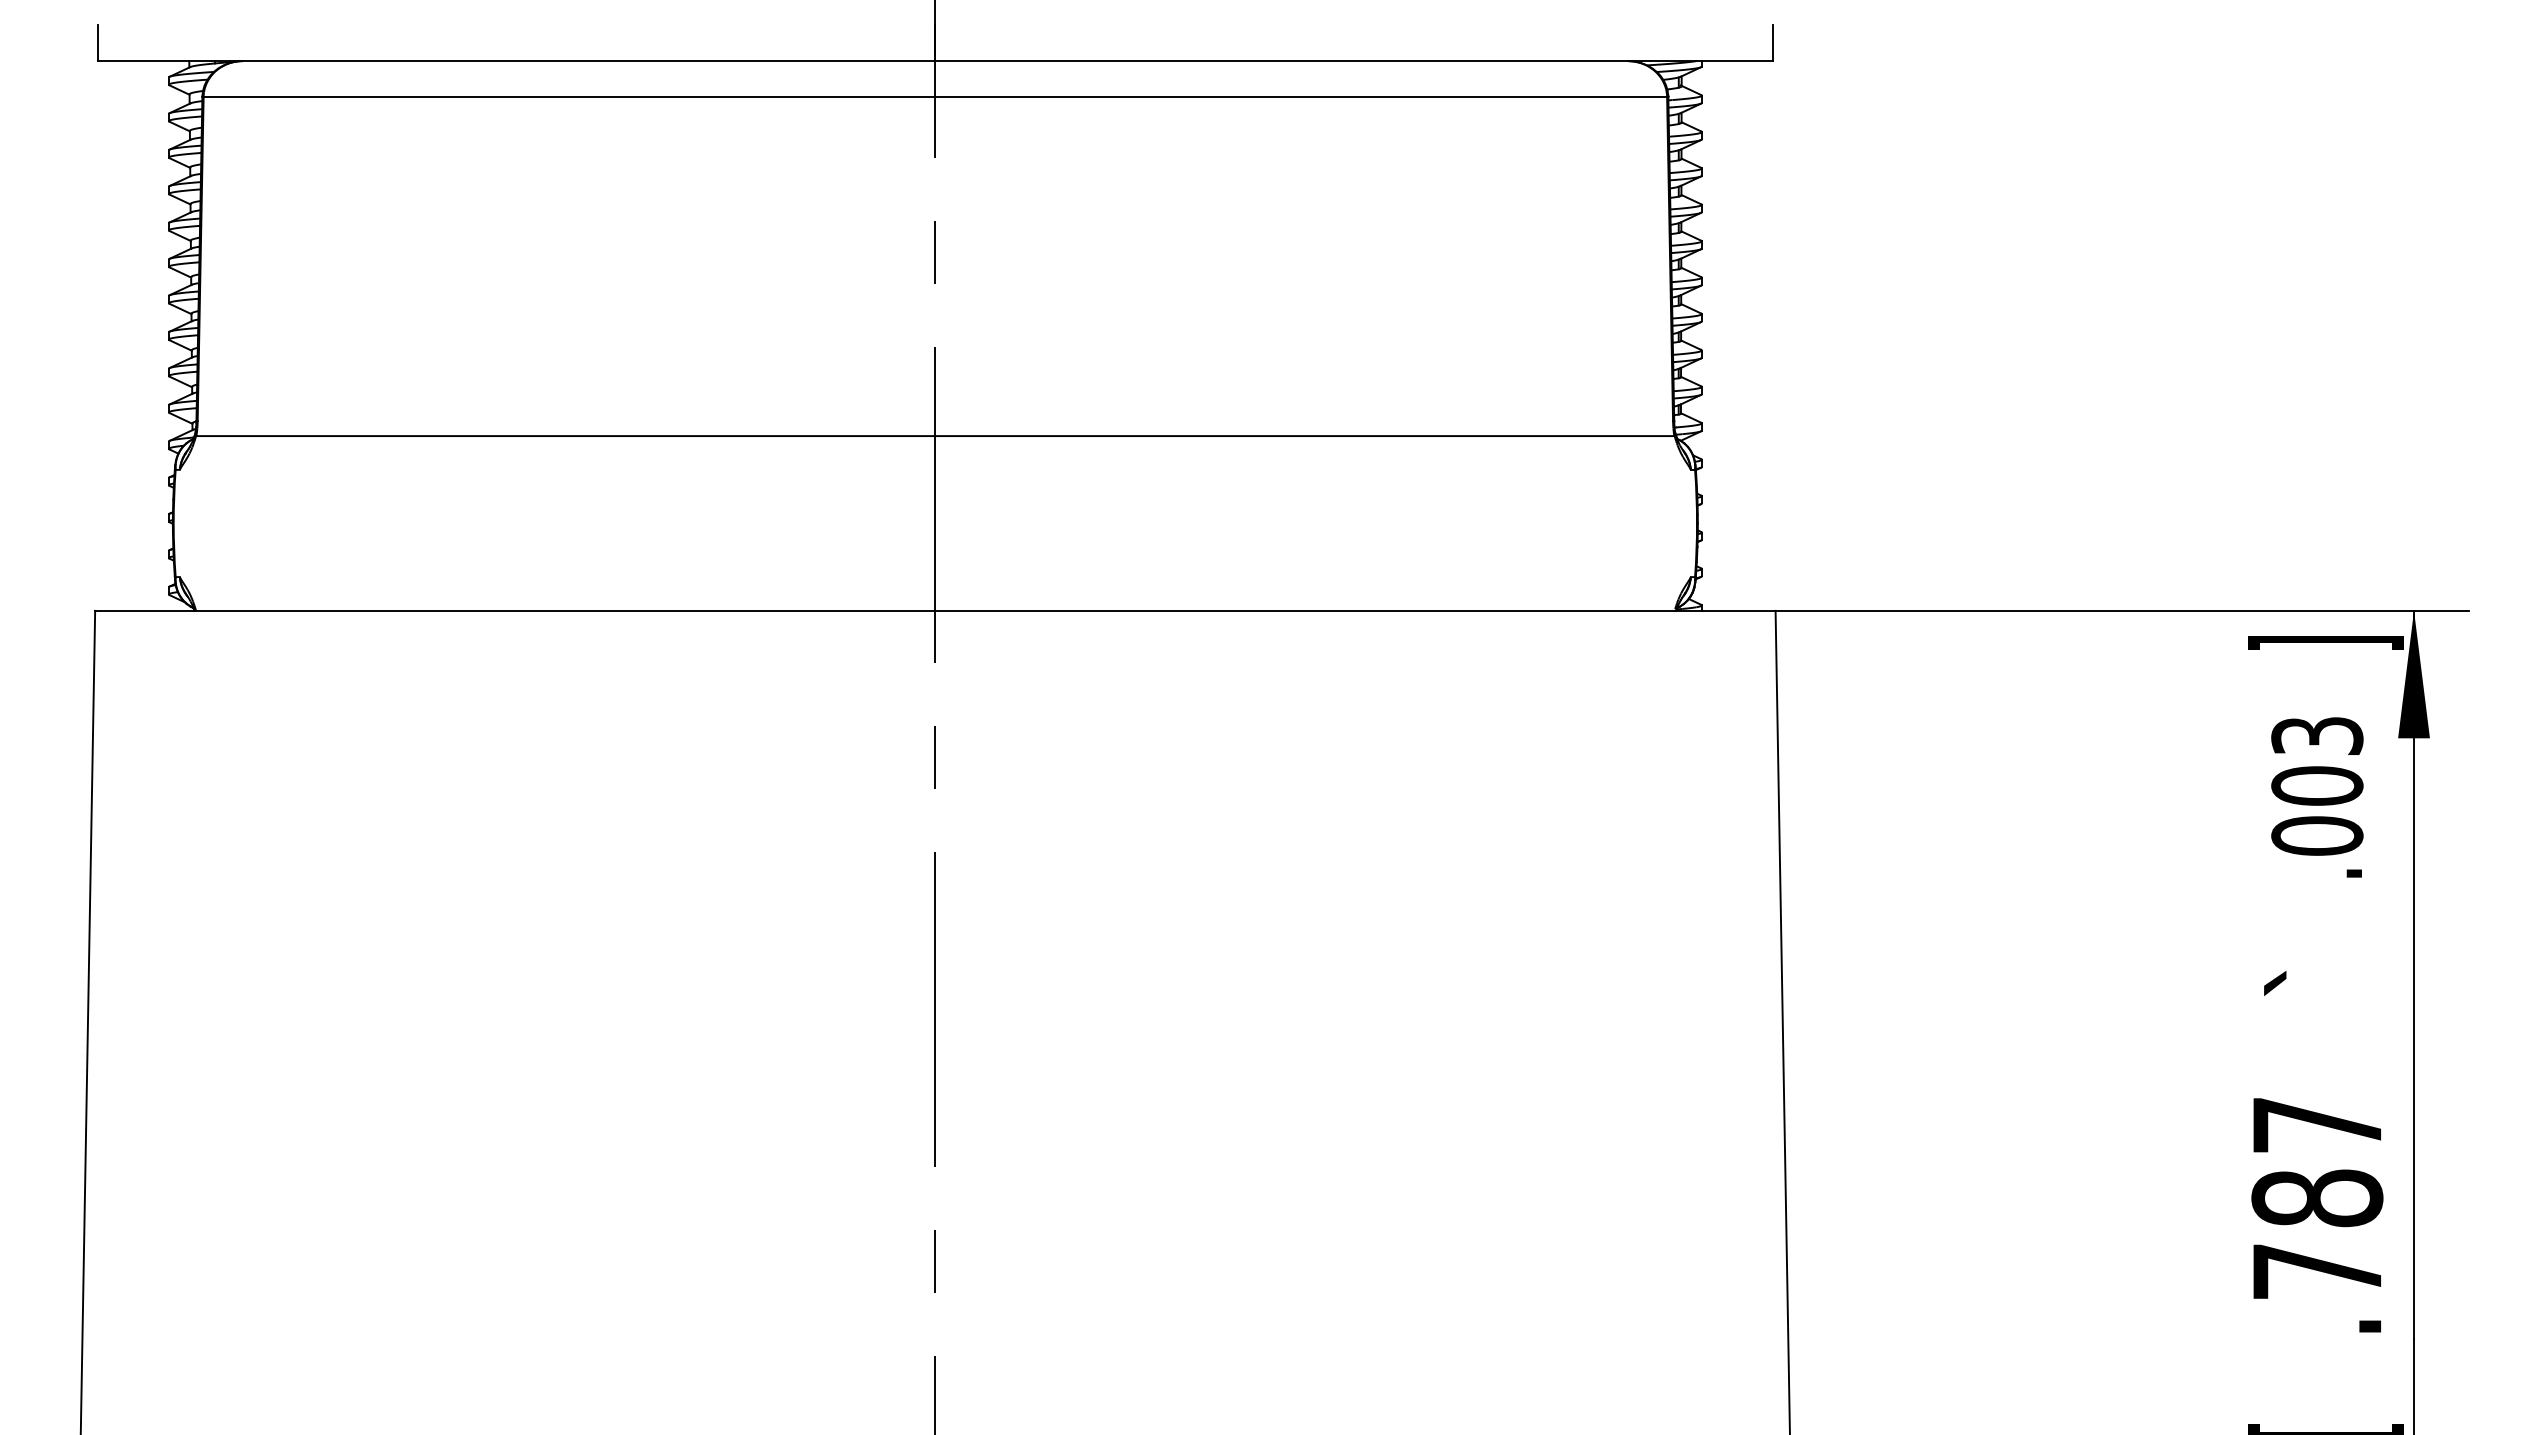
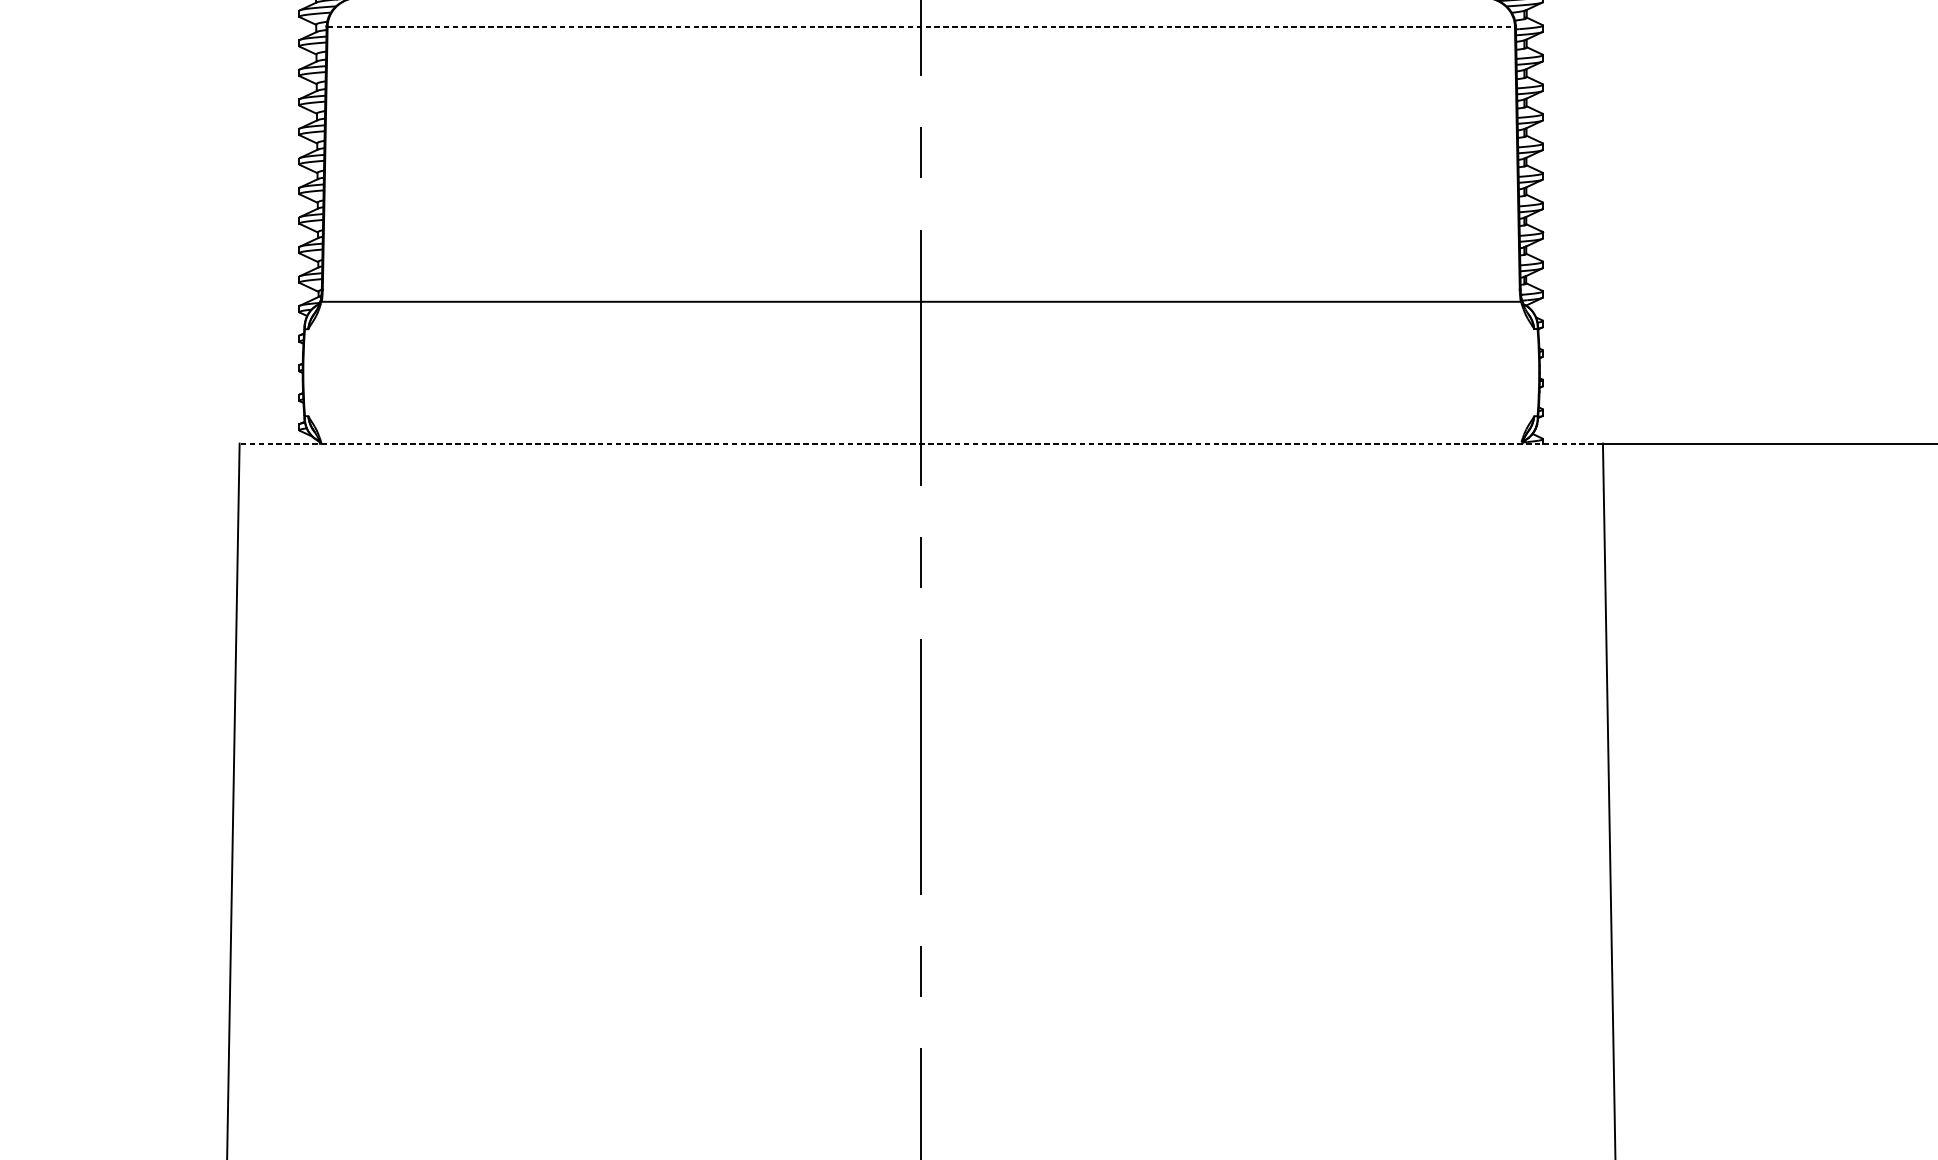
line: (935, 96) -> (921, 26), solid -> dashed
line: (934, 610) -> (920, 443), solid -> dashed

